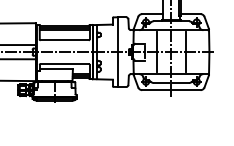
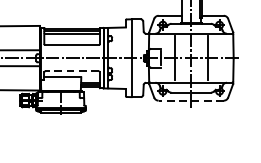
line: (64, 63) -> (71, 70), solid -> dashed
line: (170, 90) -> (190, 101), solid -> dashed

